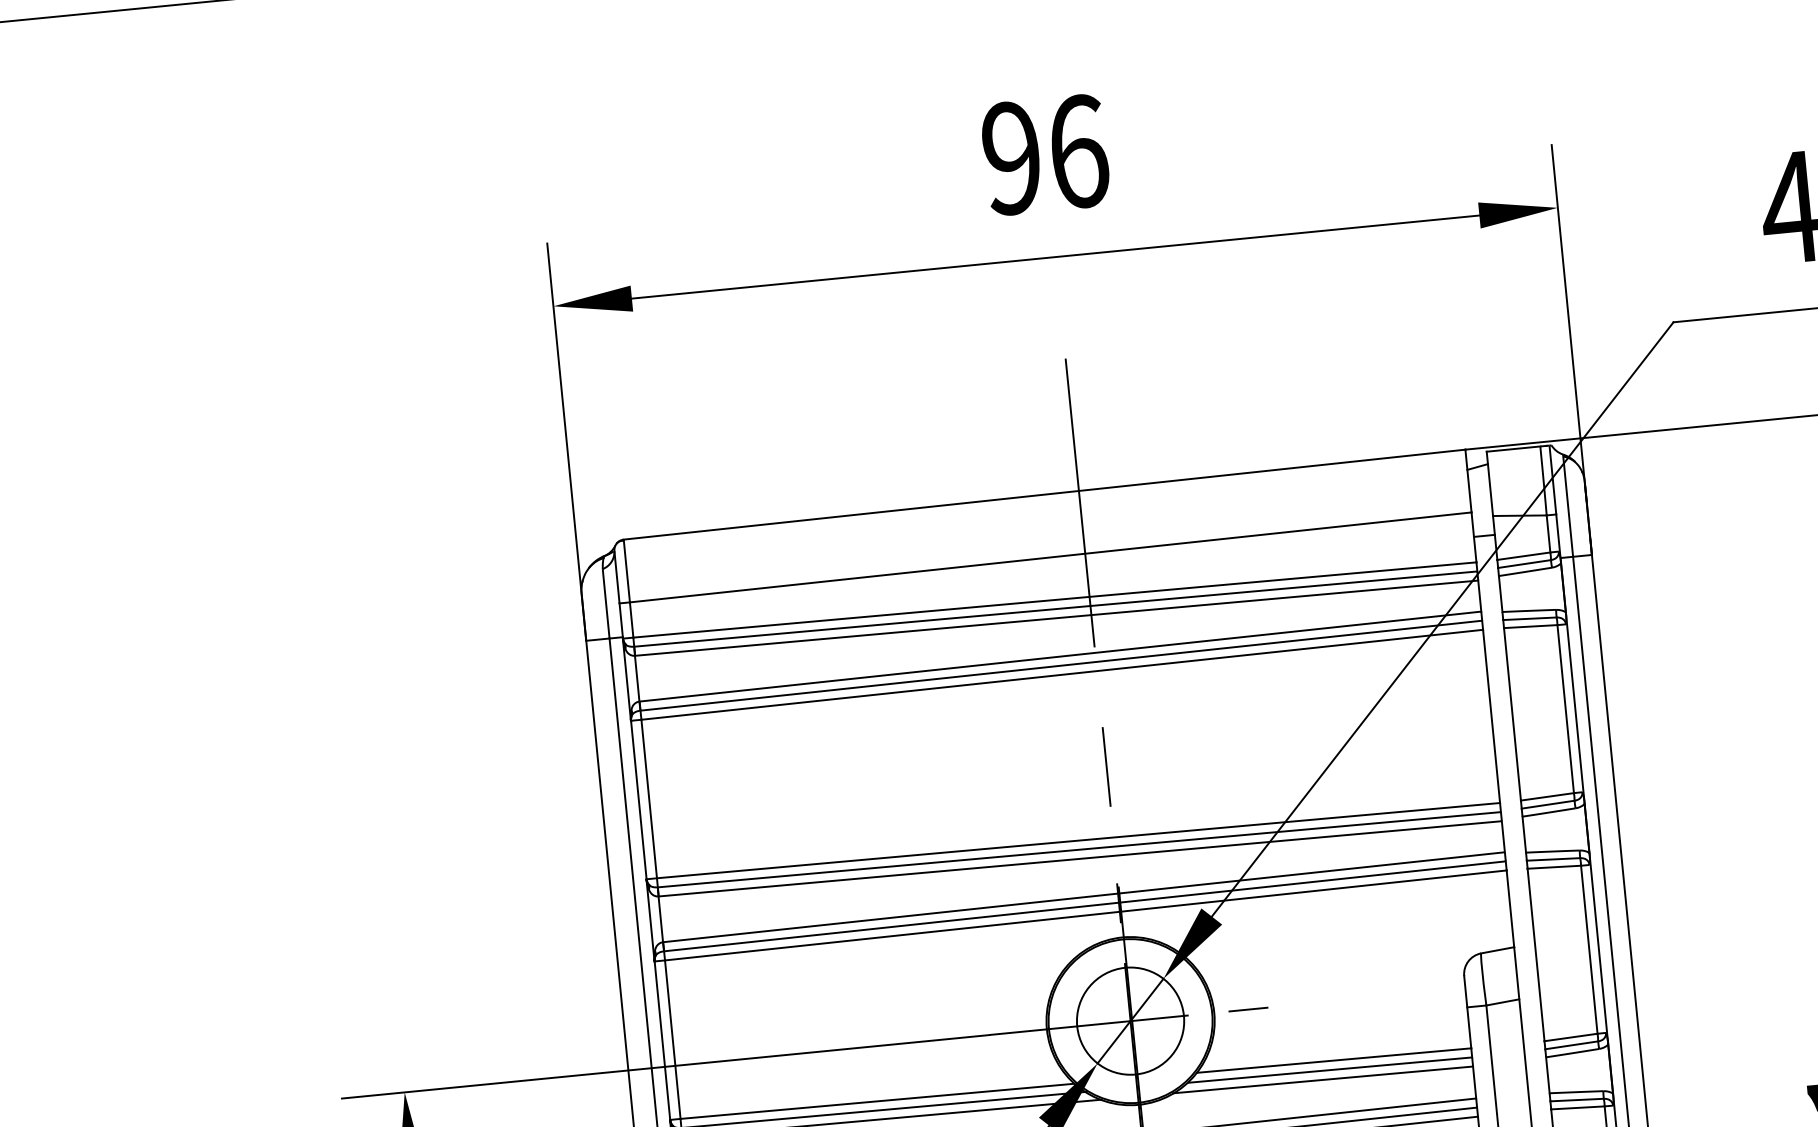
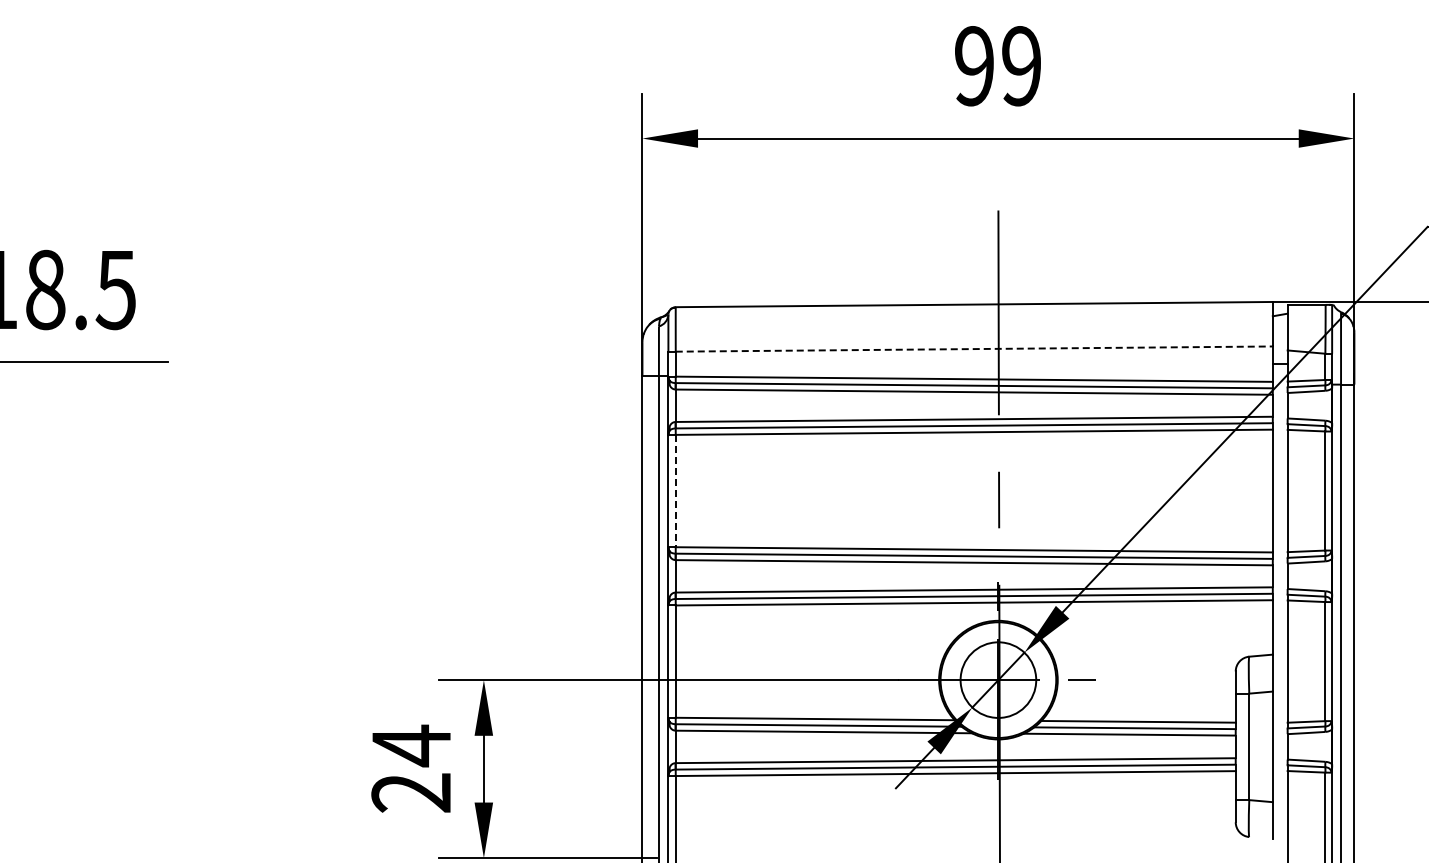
text: (1078, 152) -> (1021, 66), 96 -> 99
line: (1051, 557) -> (974, 349), solid -> dashed
line: (648, 799) -> (675, 491), solid -> dashed

